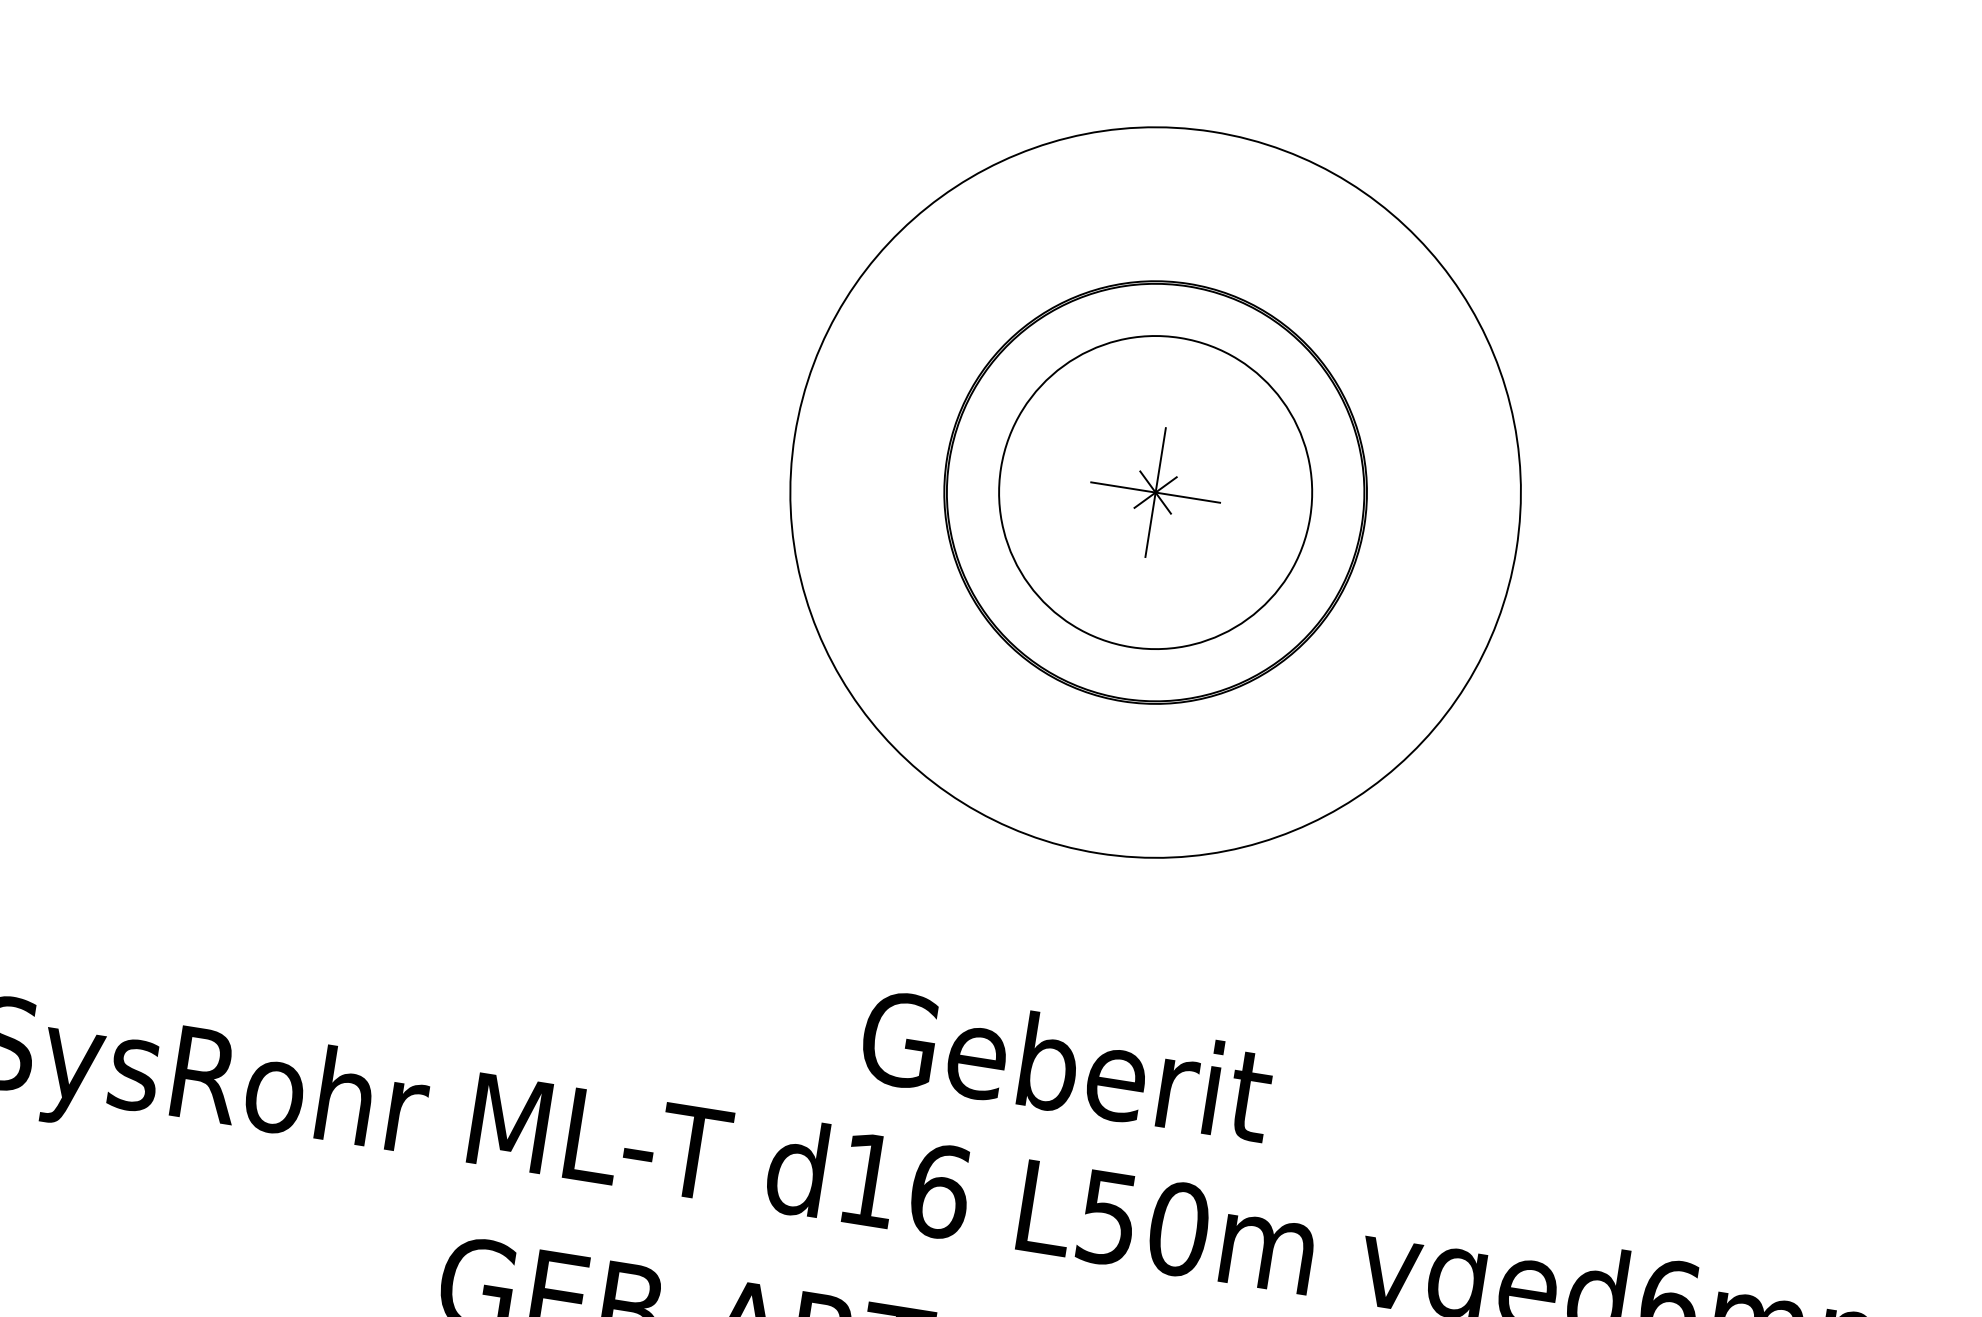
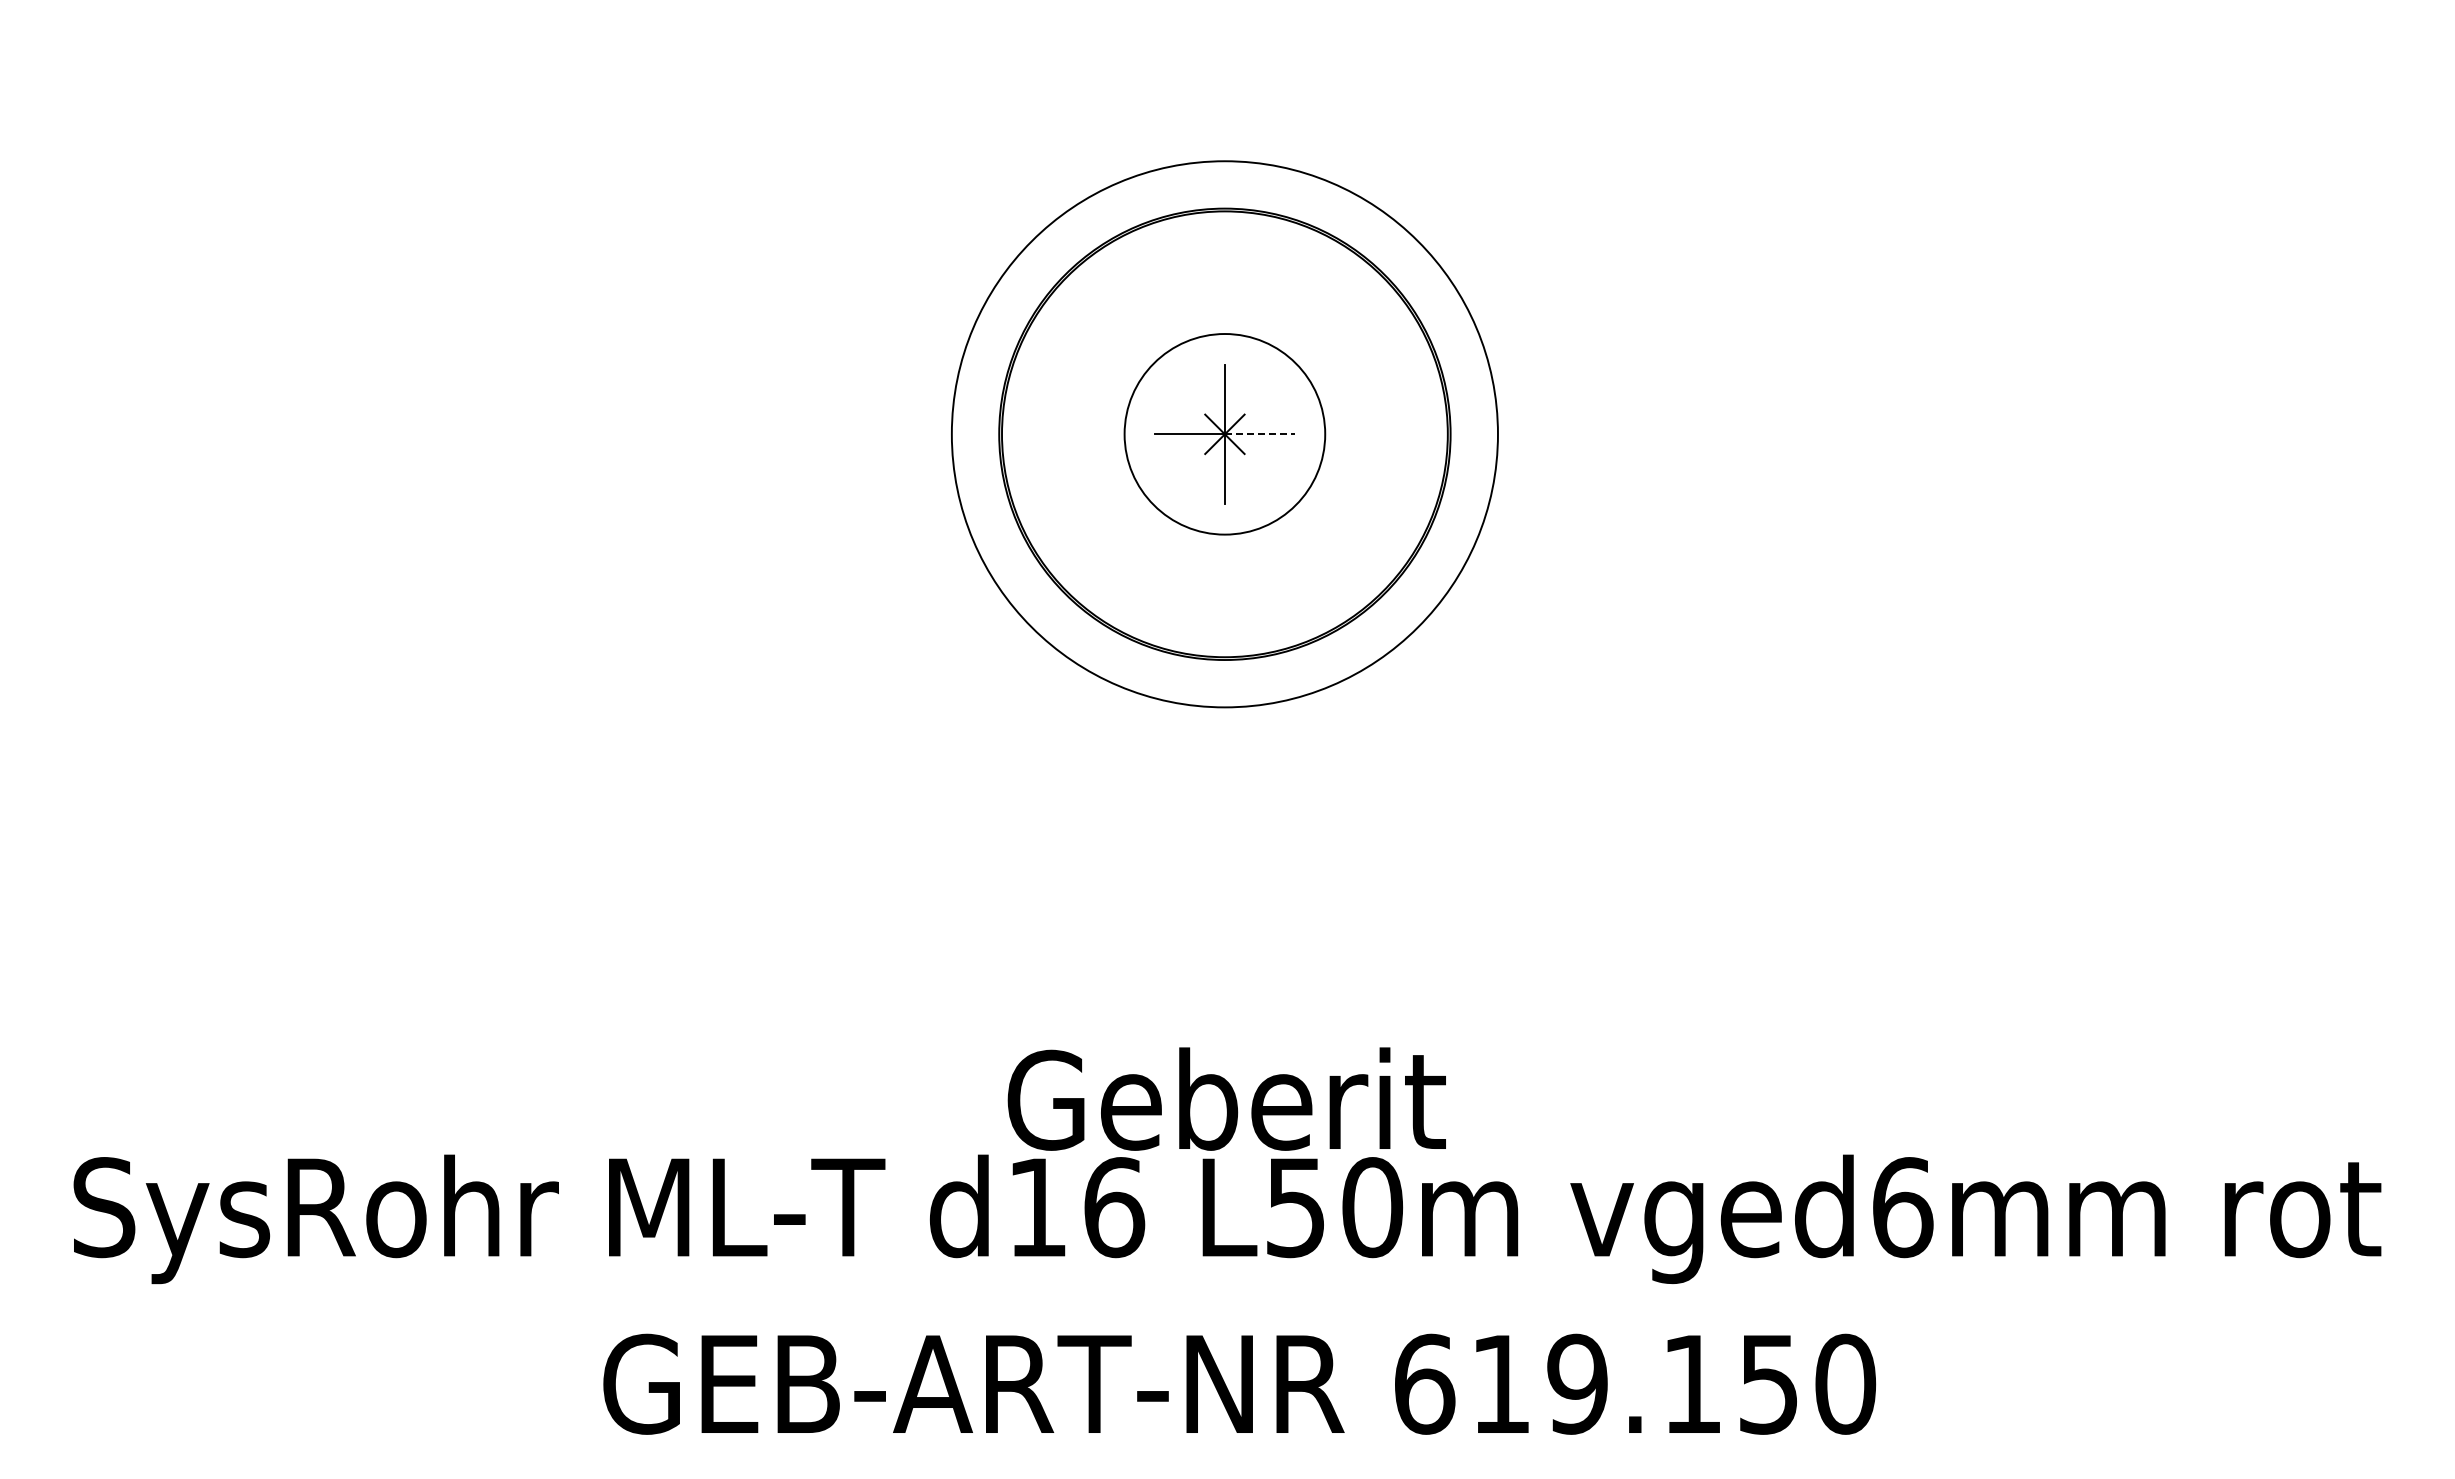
circle: (1155, 492) -> (1224, 434), size x0.6
circle: (1155, 492) -> (1224, 434), size x0.7
line: (1187, 497) -> (1259, 434), solid -> dashed
text: (1066, 1064) -> (1226, 1098), moved

